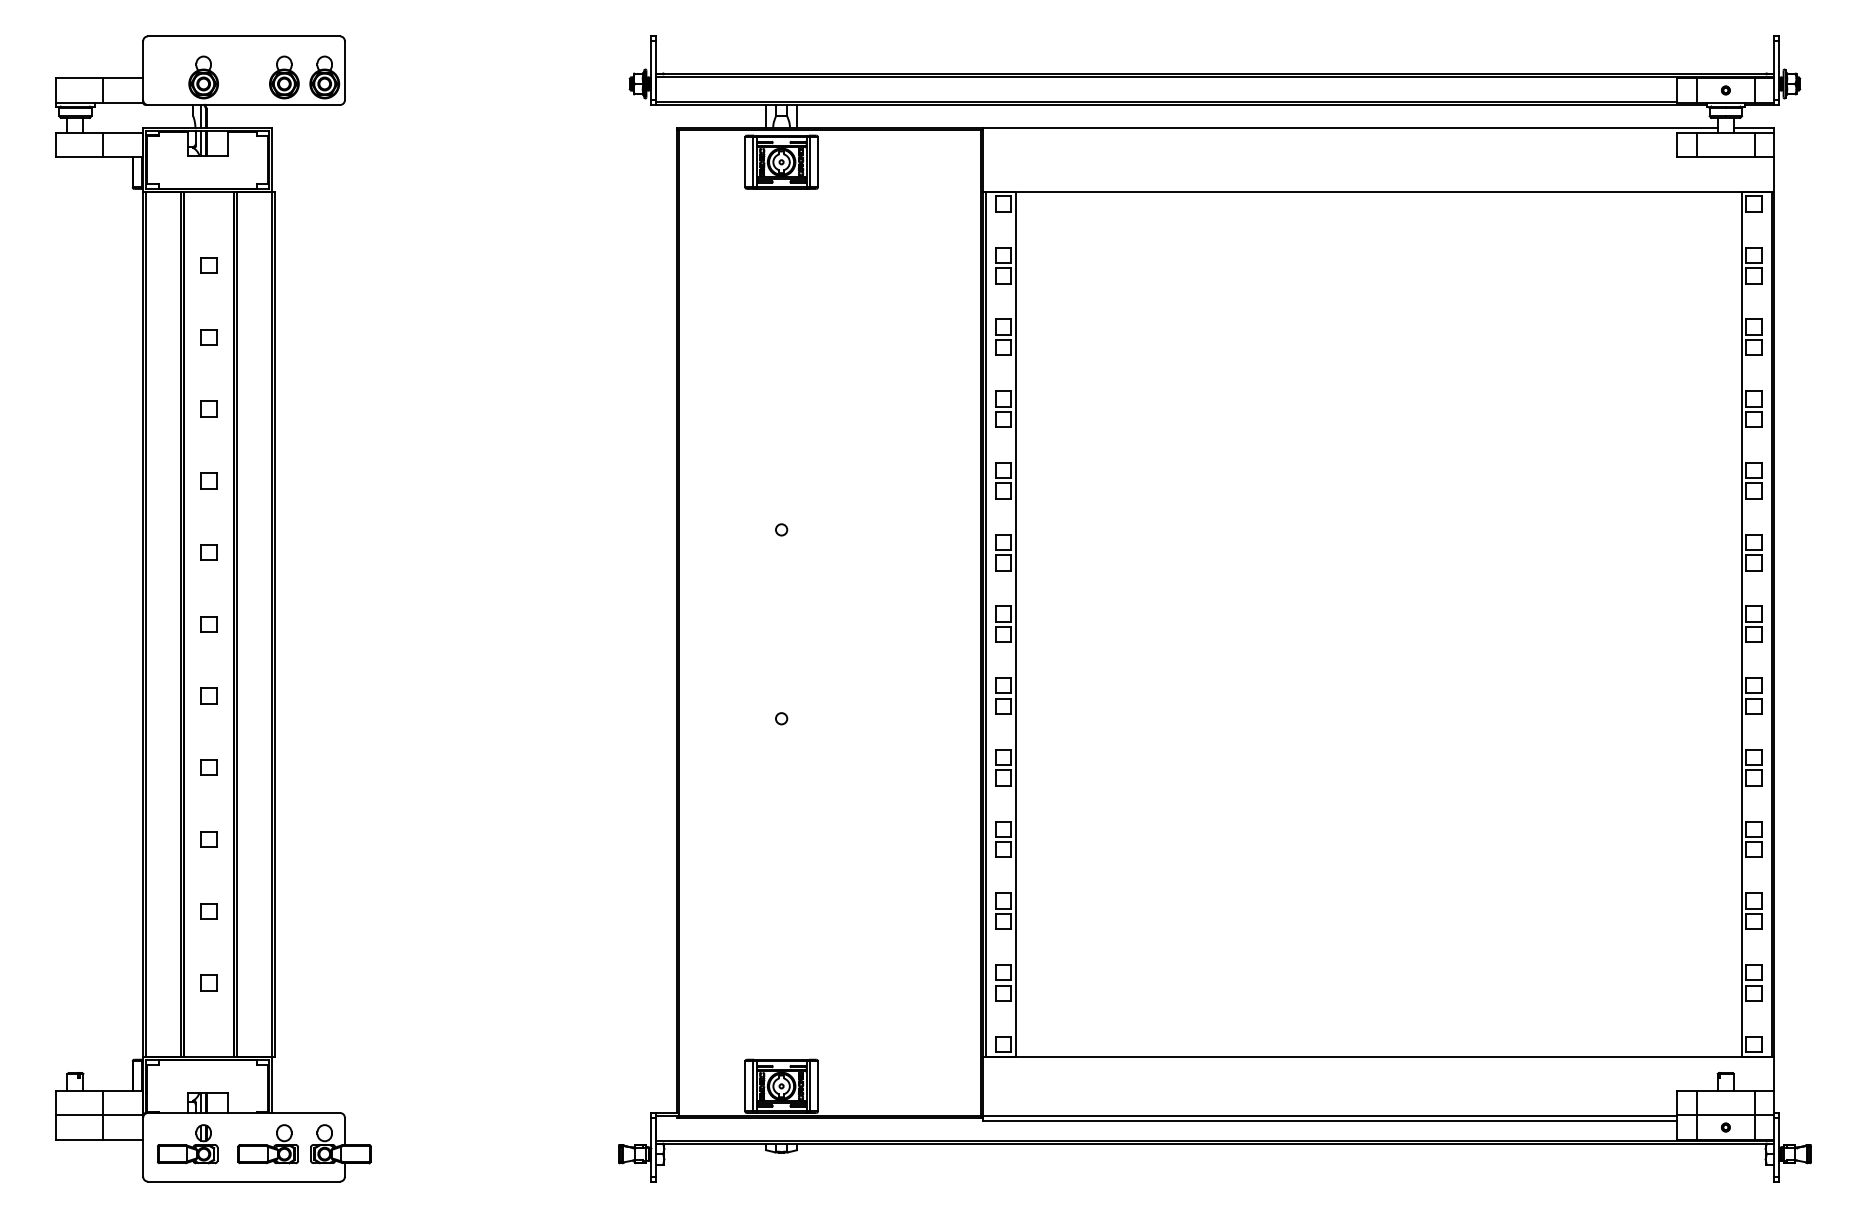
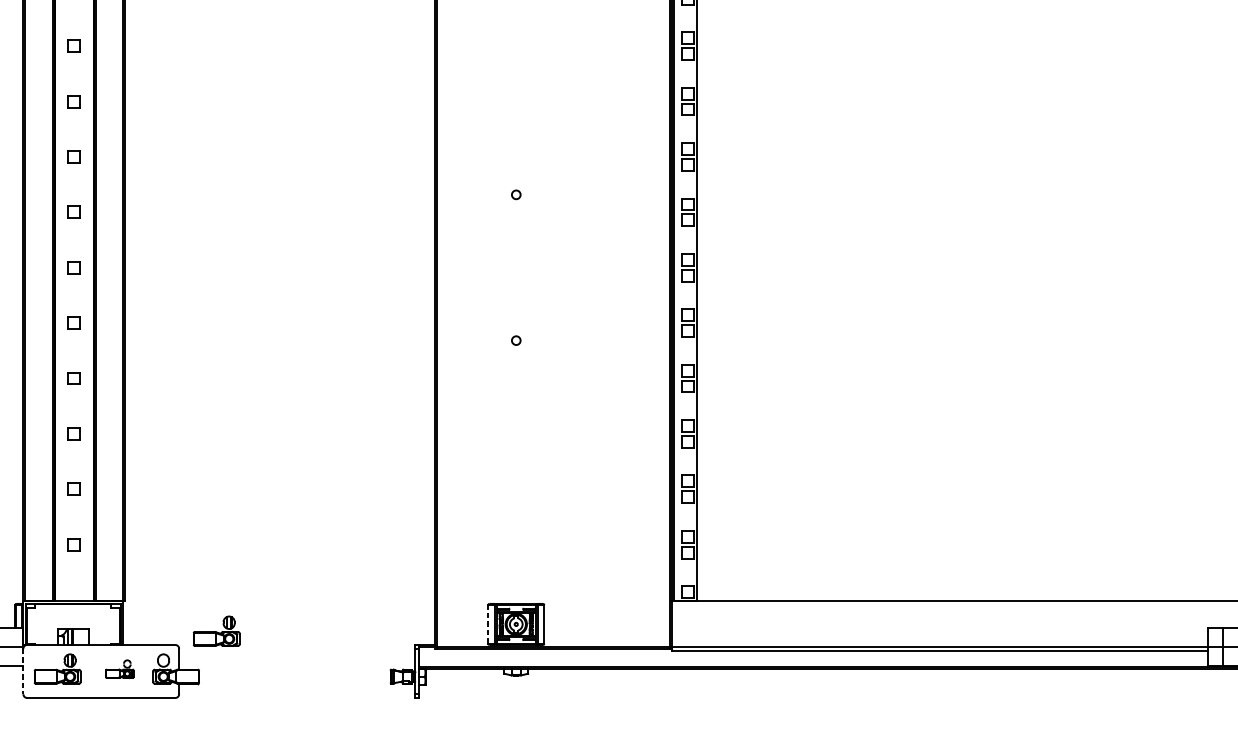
line: (745, 1085) -> (488, 623), solid -> dashed
part: (393, 1095) -> (216, 631), added
part: (267, 1144) -> (119, 669), size x0.6
line: (143, 1147) -> (23, 671), solid -> dashed

